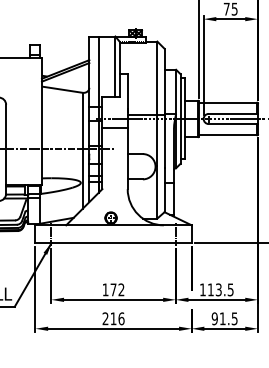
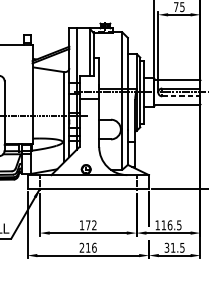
line: (233, 124) -> (181, 96), solid -> dashed
text: (218, 289) -> (169, 225), 113.5 -> 116.5
text: (214, 318) -> (166, 247), 91.5 -> 31.5

